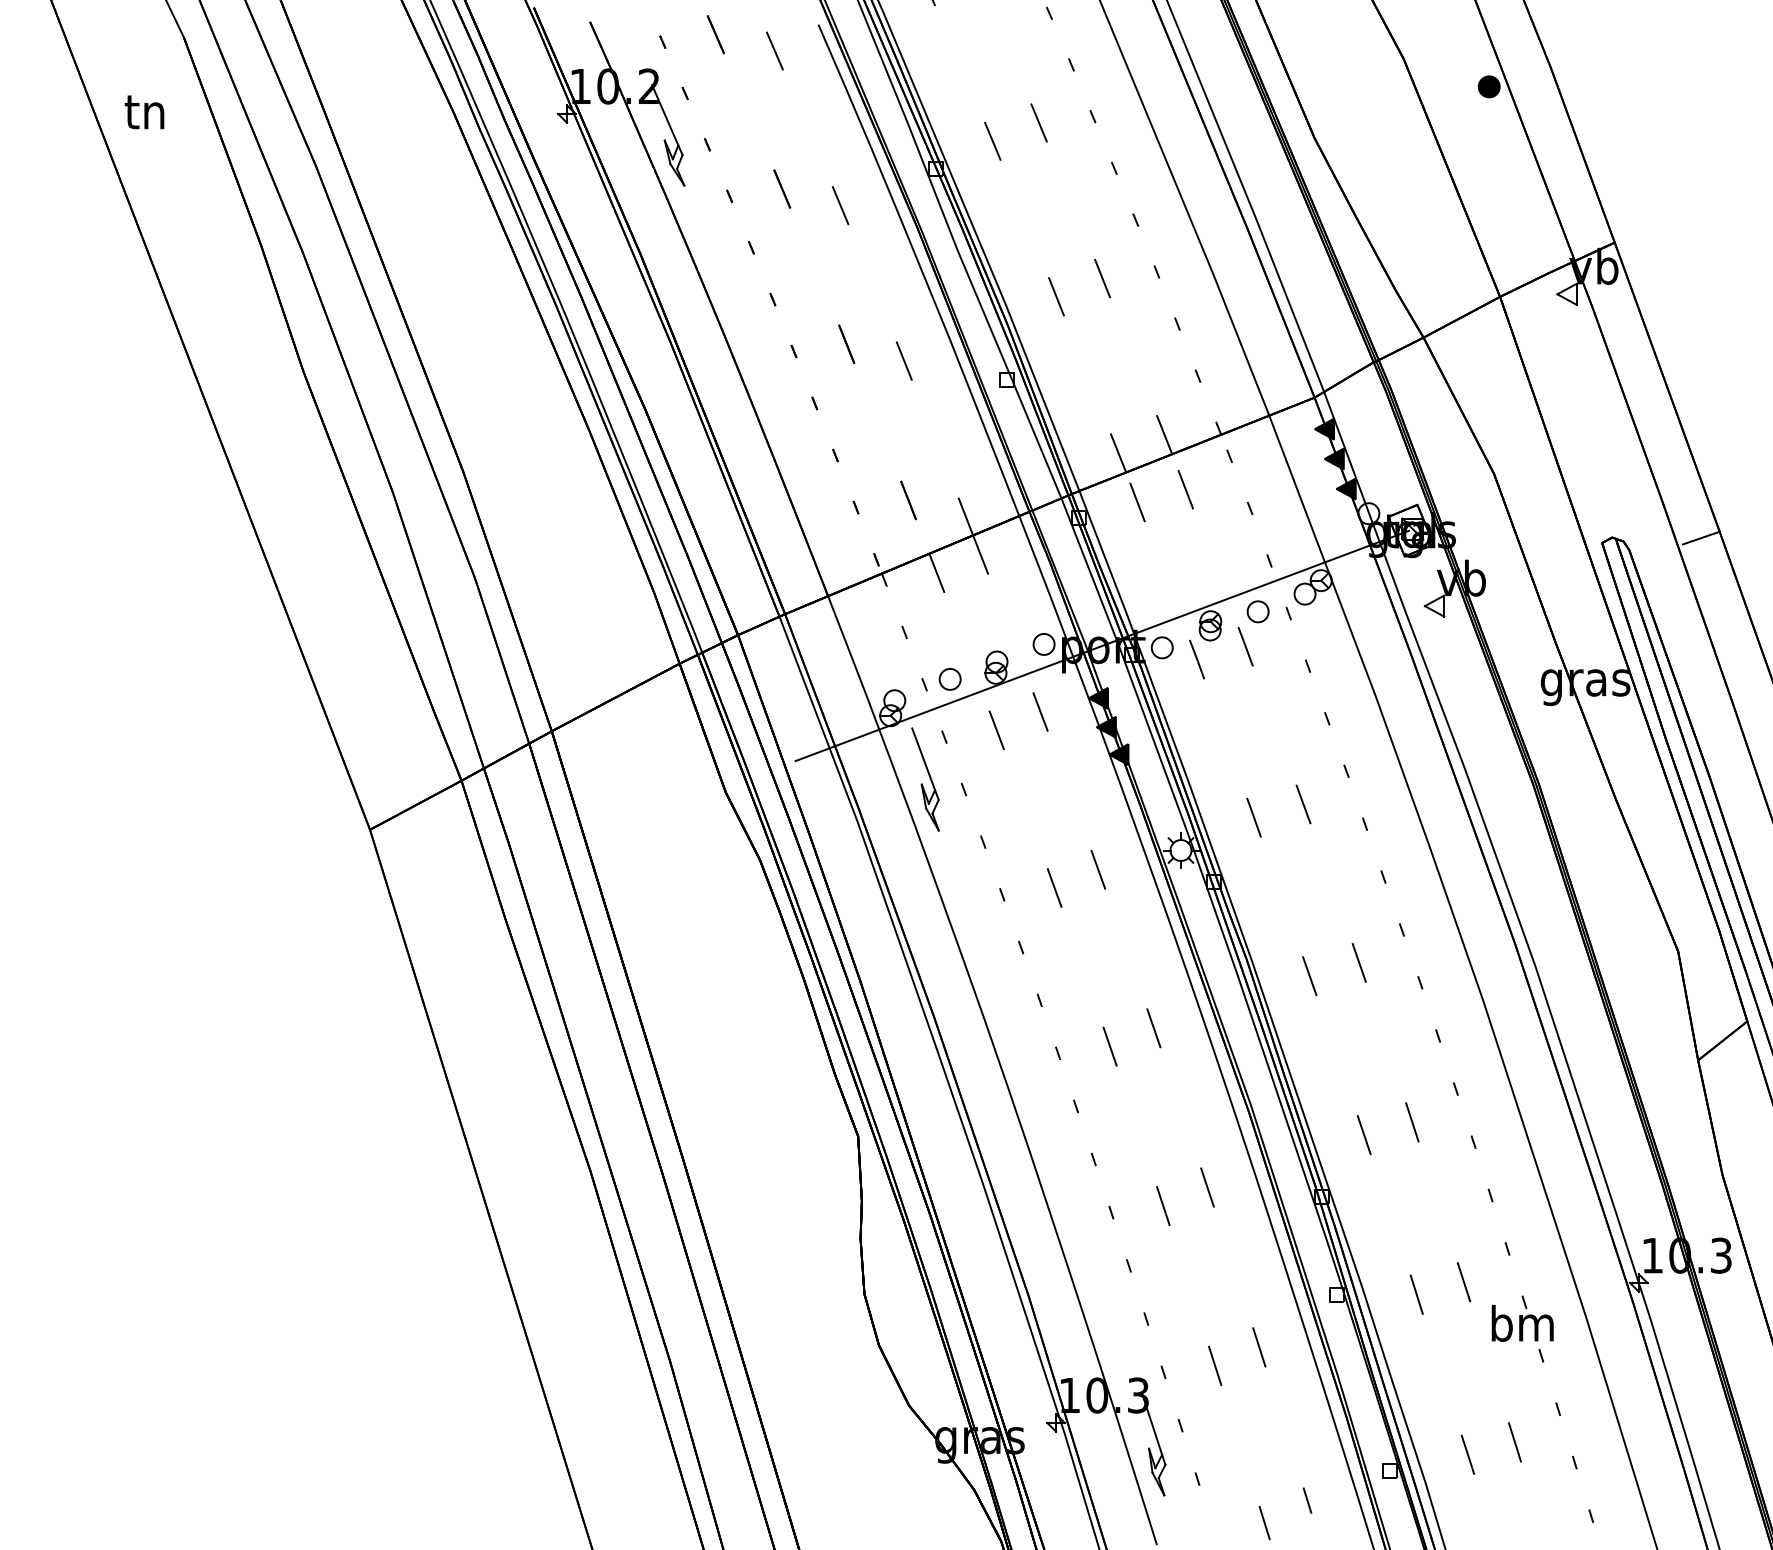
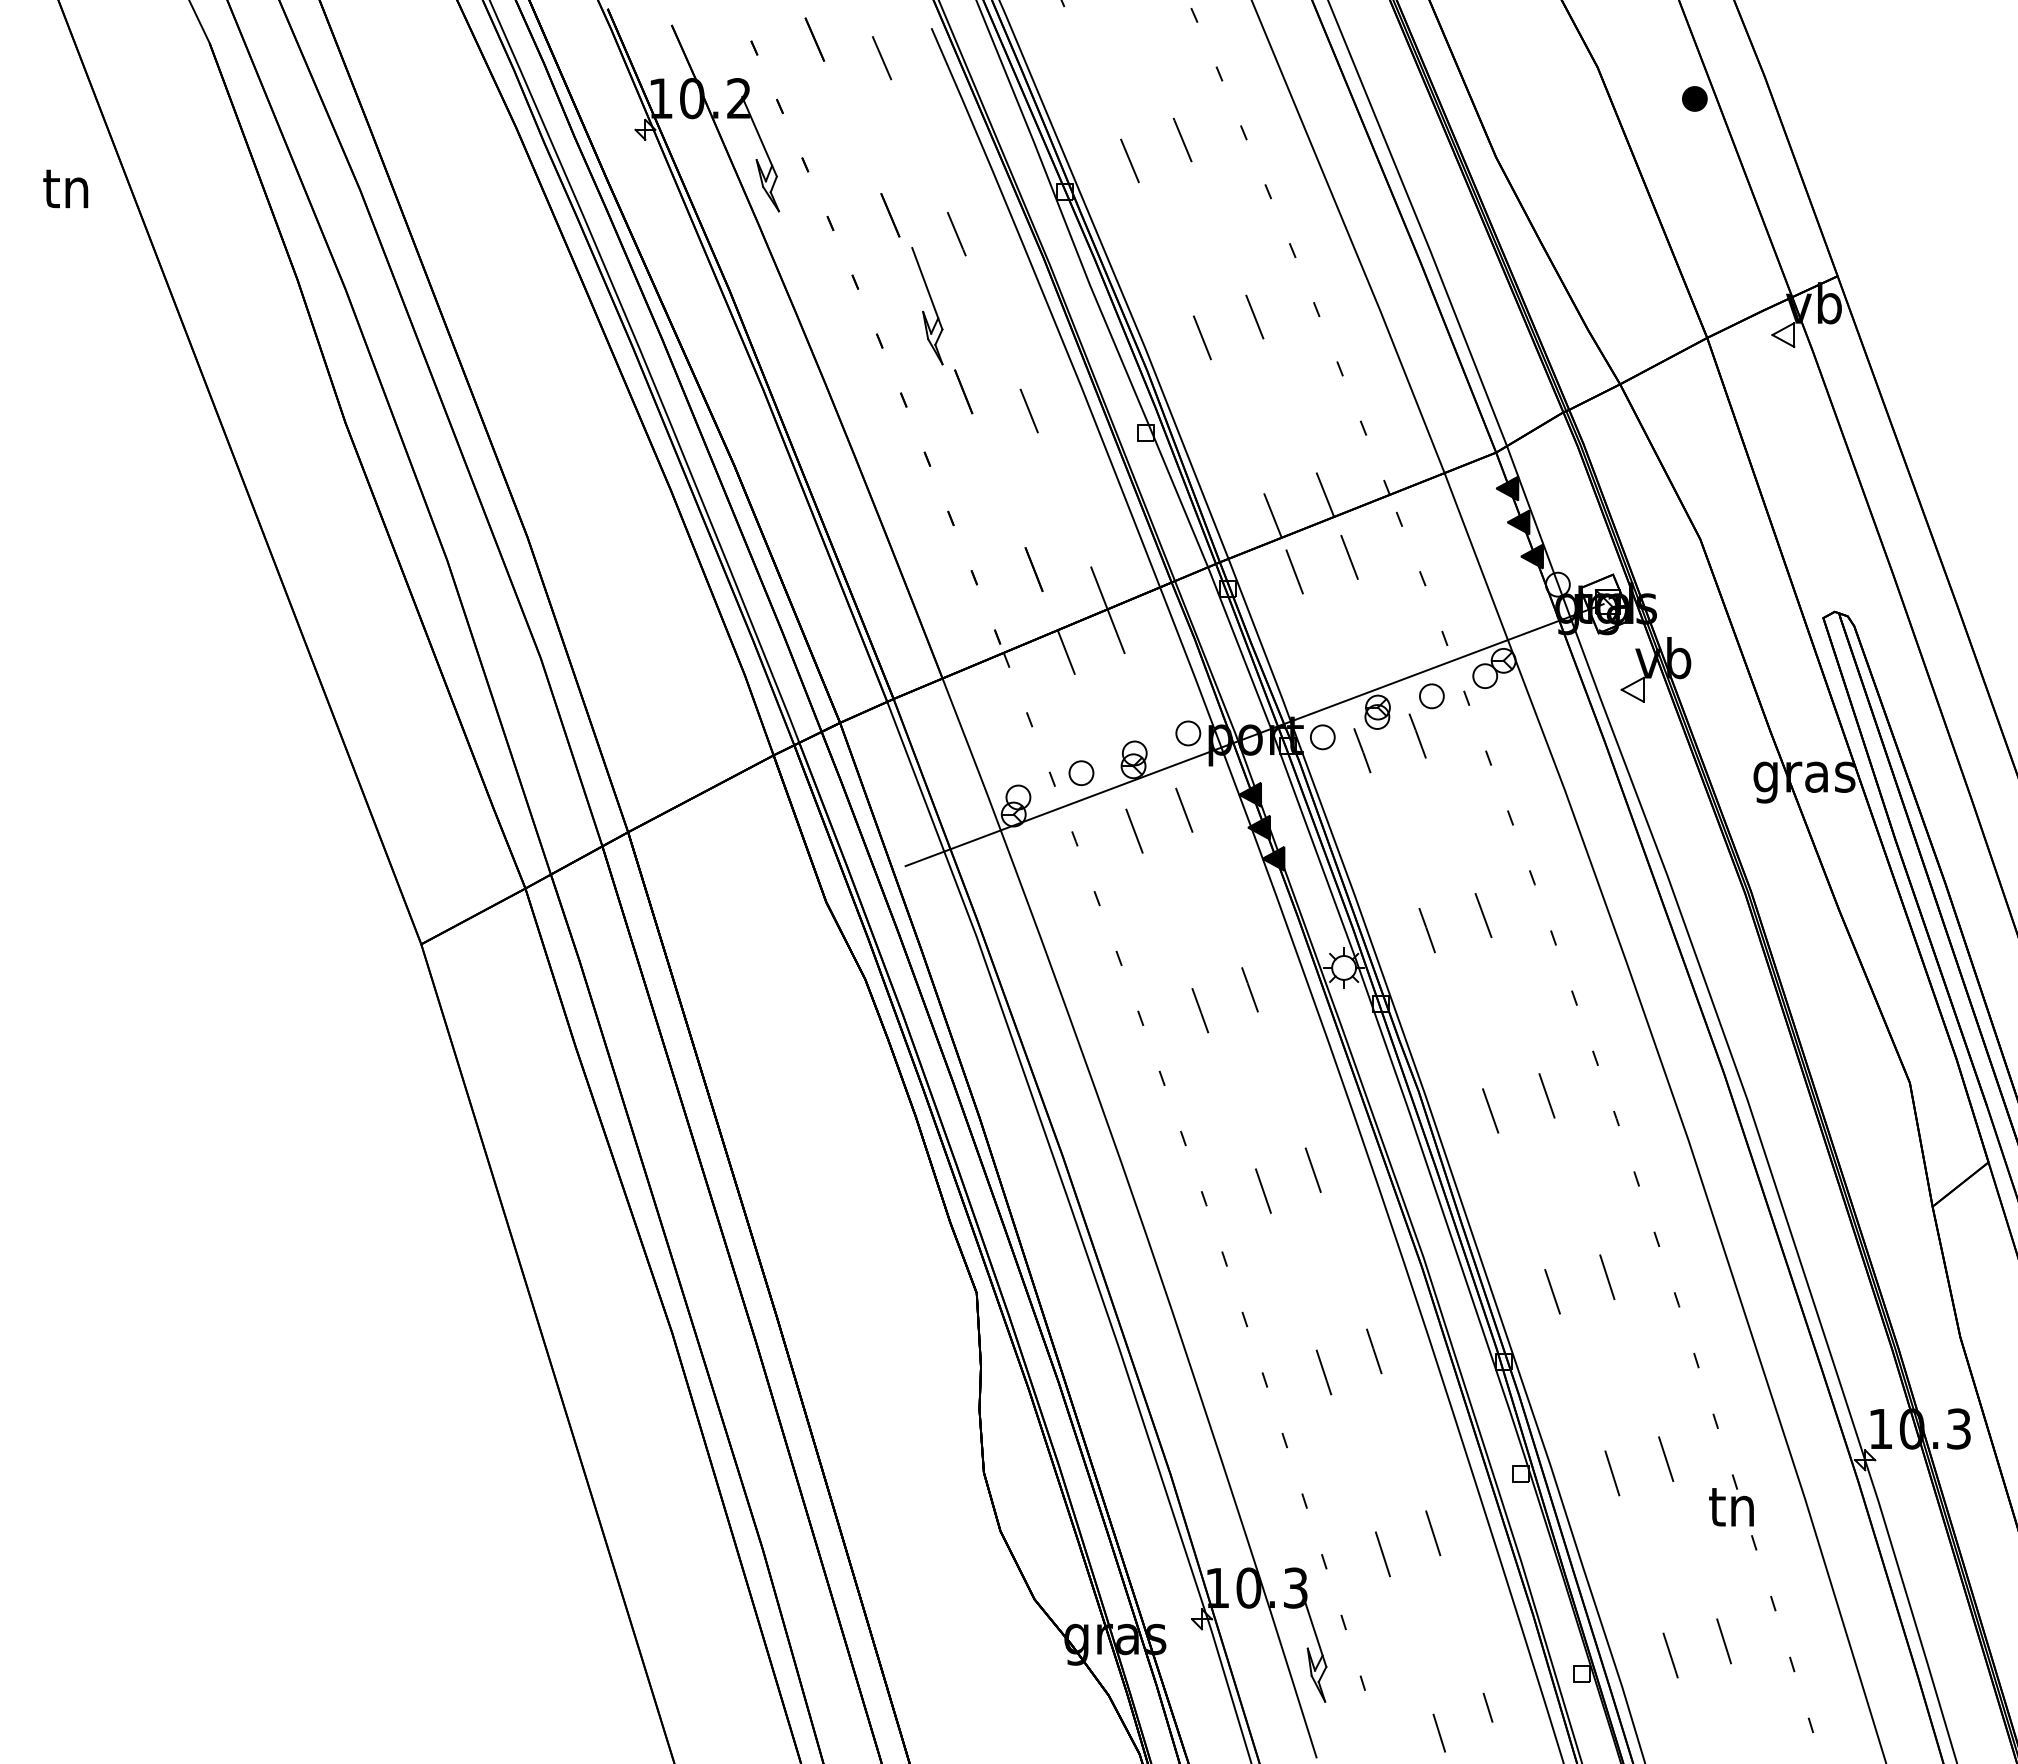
text: (144, 111) -> (65, 188), moved
line: (1701, 538) -> (1936, 612), removed
part: (925, 779) -> (927, 306), moved
text: (1522, 1323) -> (1732, 1506), bm -> tn

